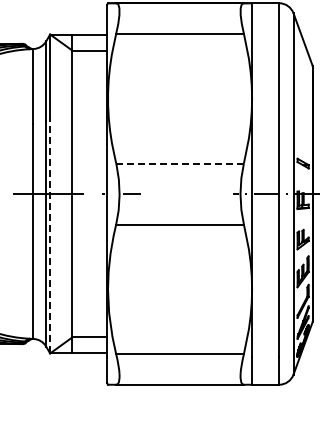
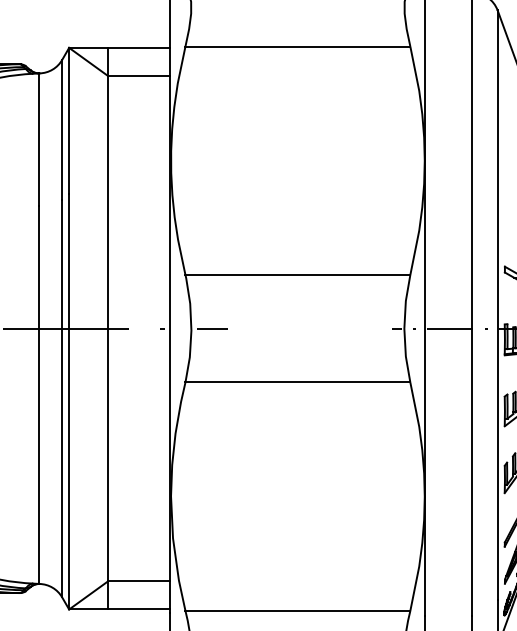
line: (180, 163) -> (298, 274), dashed -> solid
line: (50, 235) -> (69, 401), dashed -> solid

